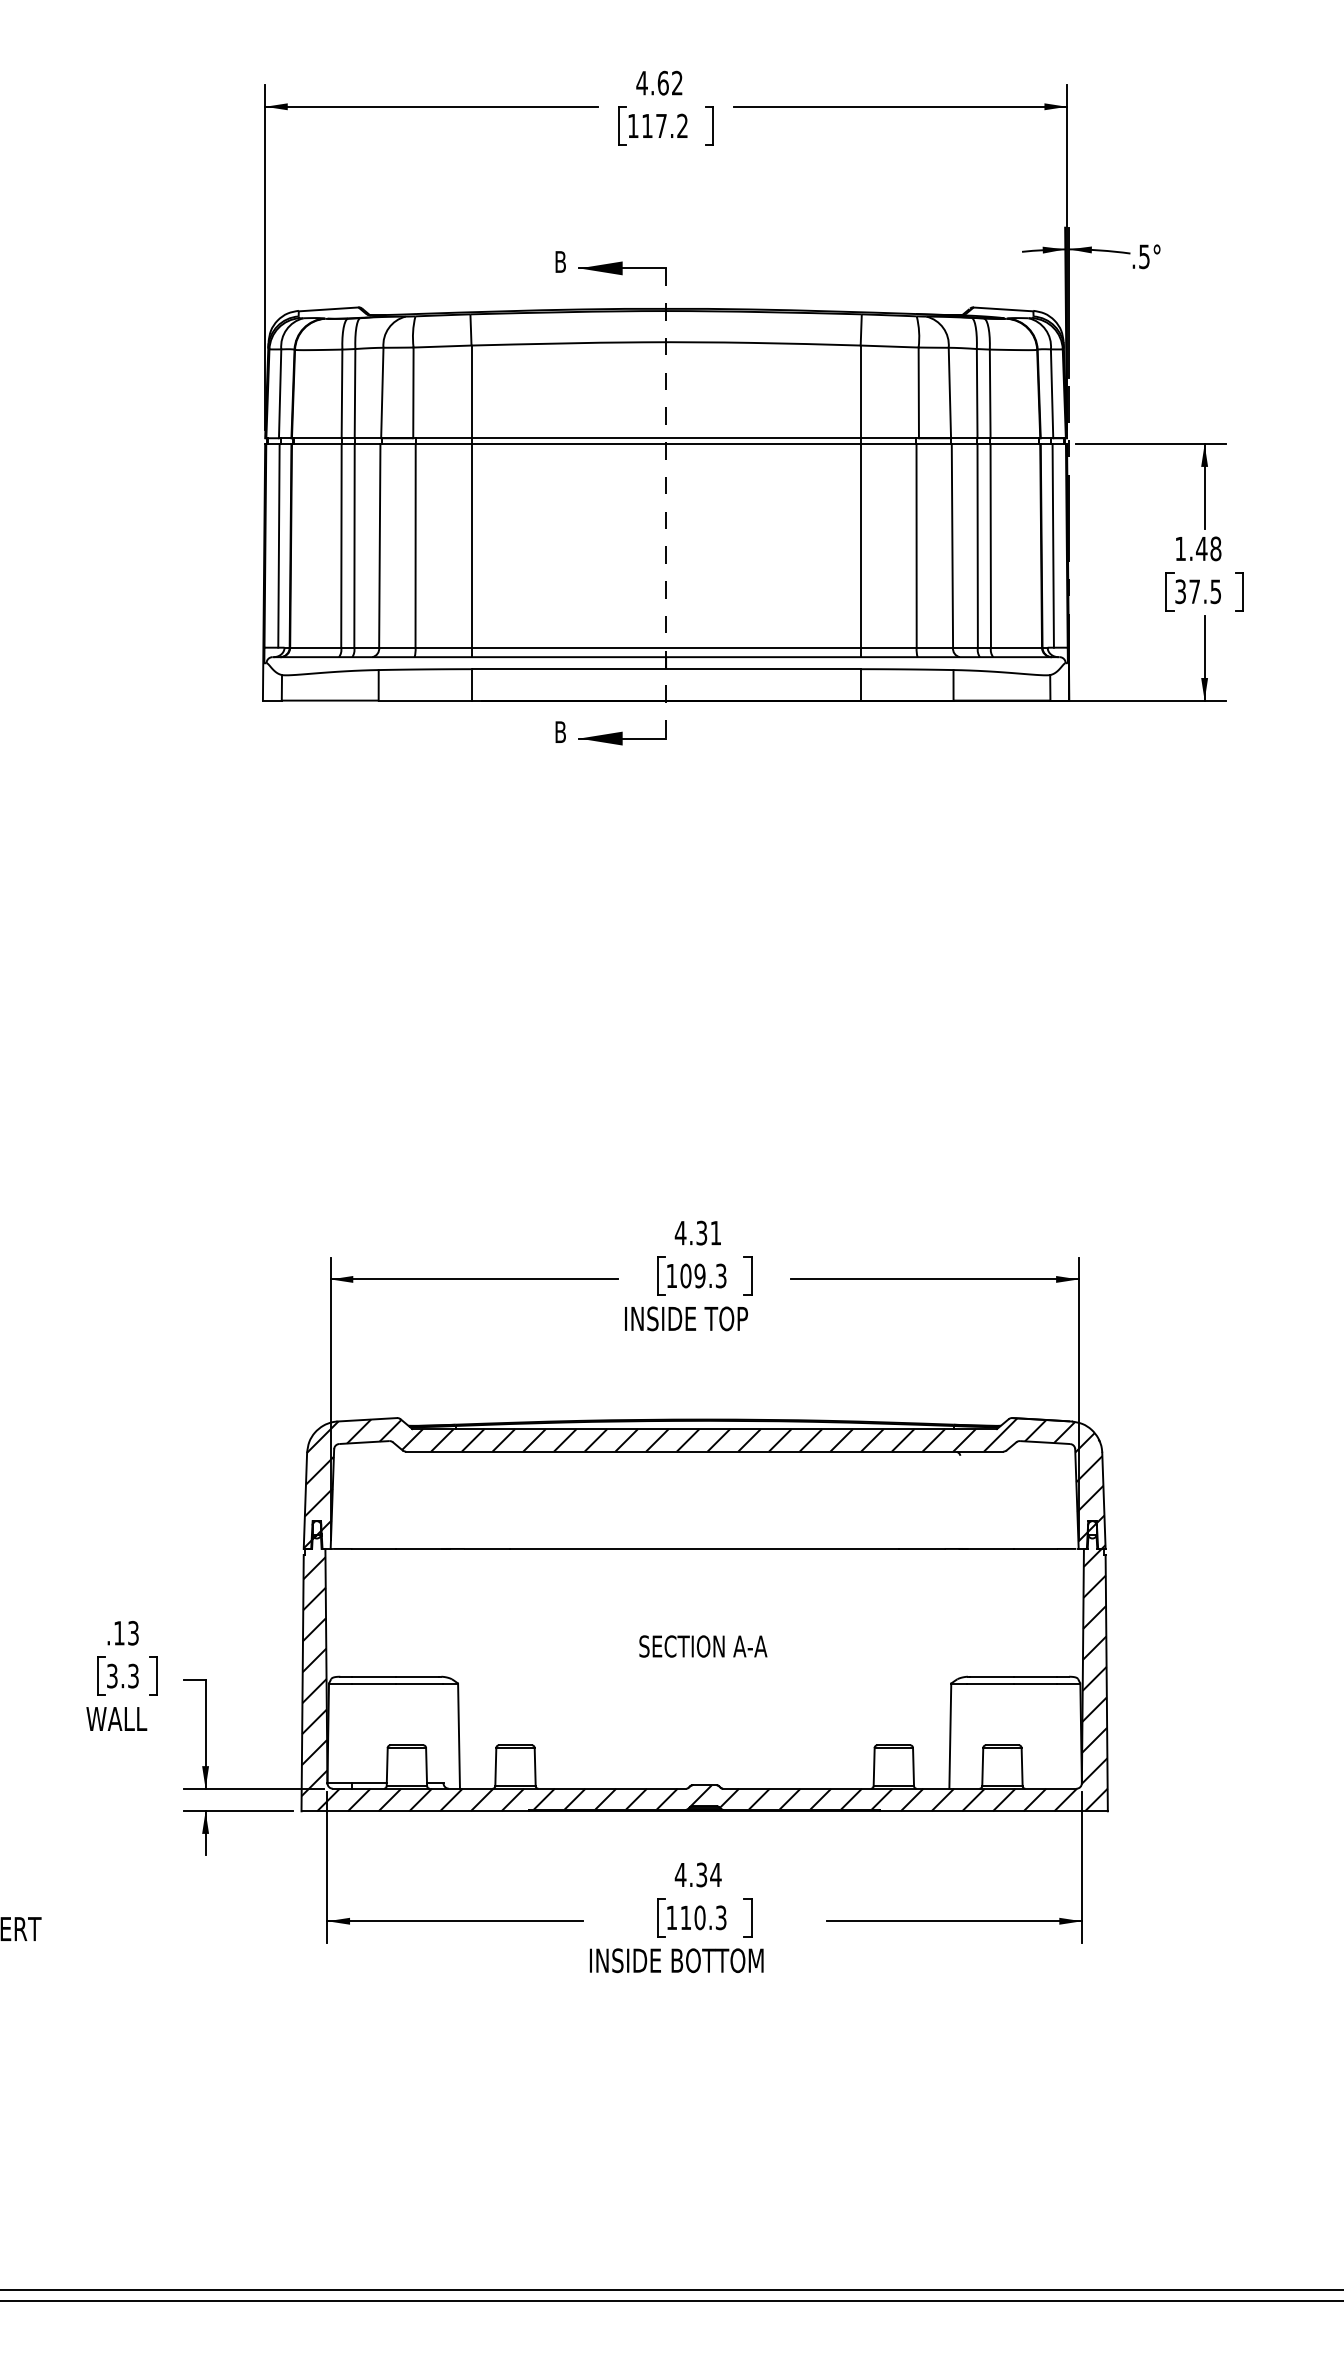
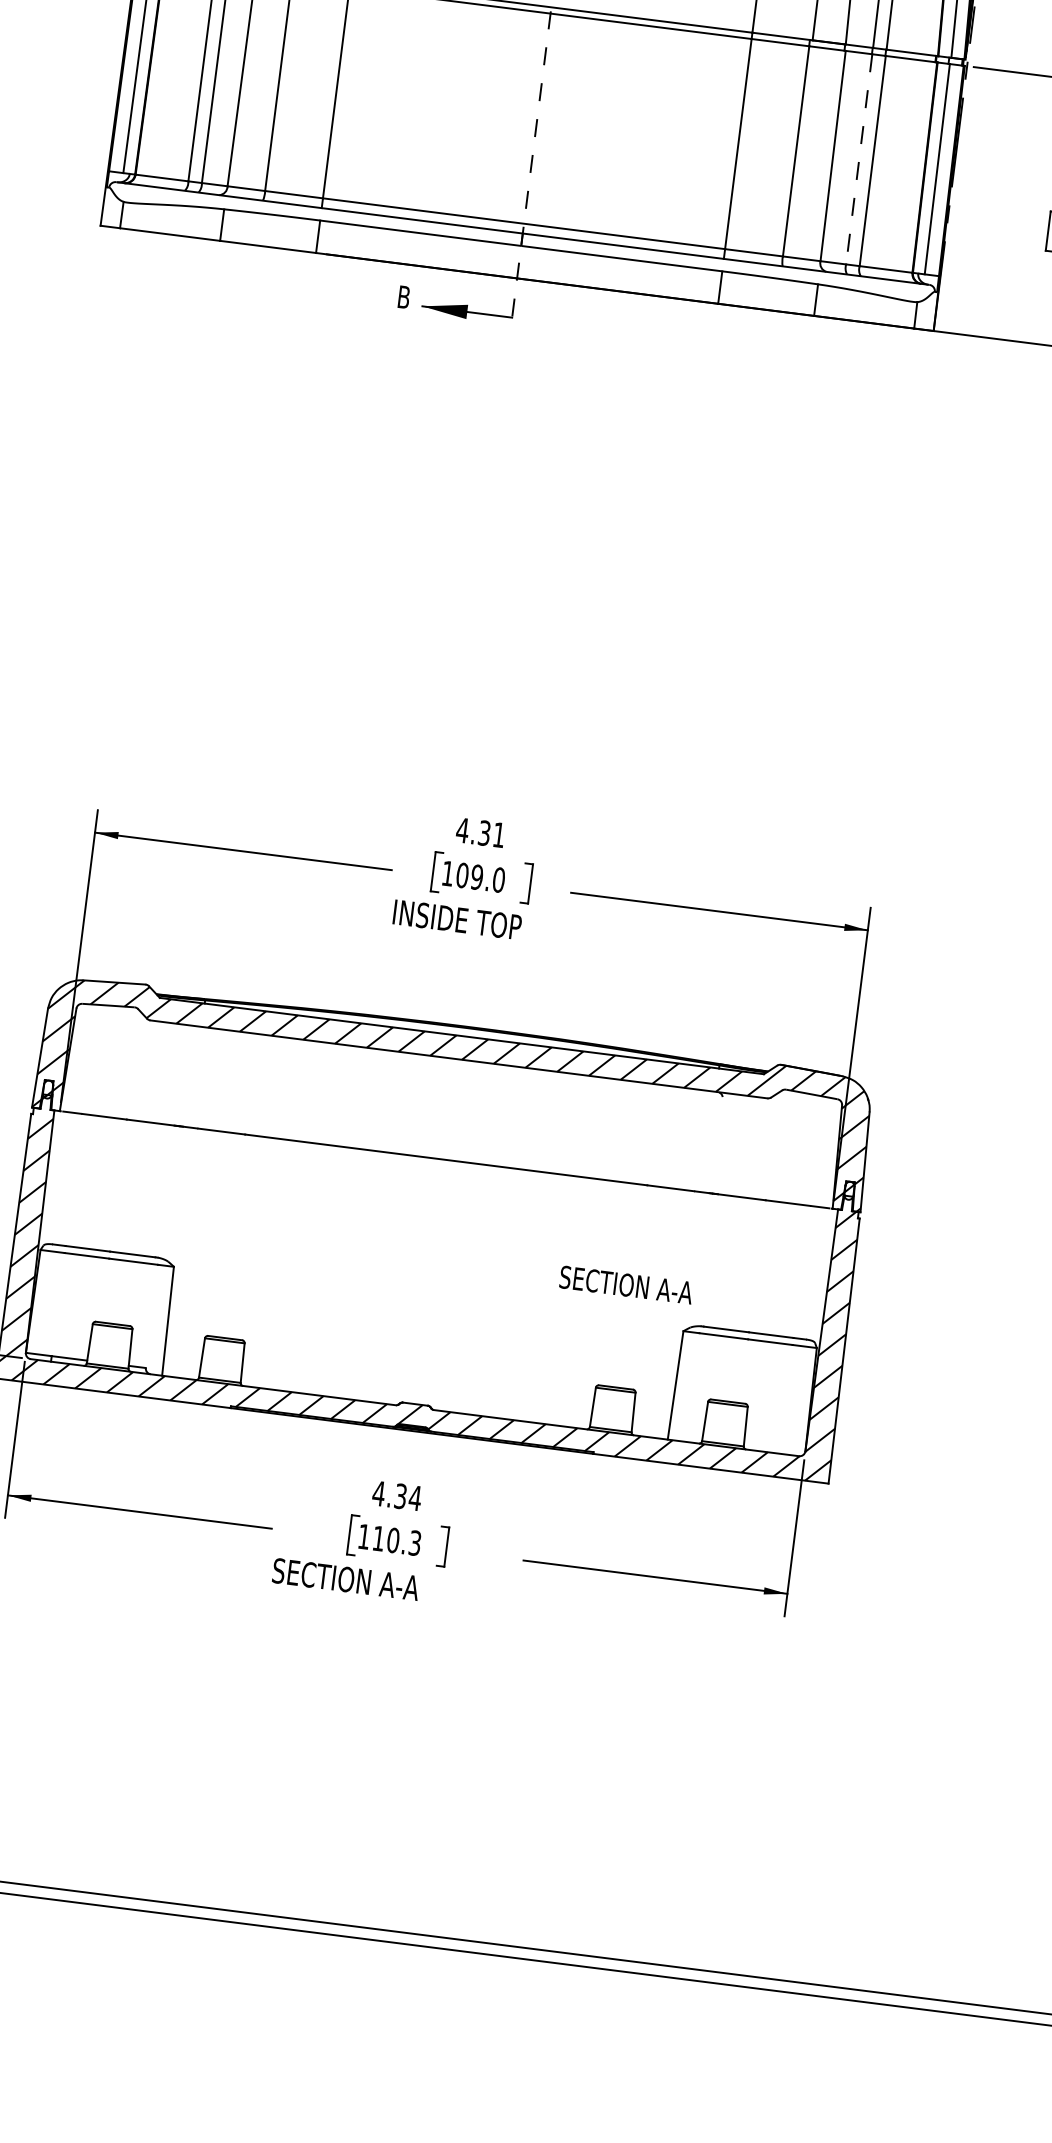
line: (977, 546) -> (858, 159), solid -> dashed
text: (720, 1275) -> (498, 879), 109.3 -> 109.0
text: (703, 1646) -> (626, 1285), moved
text: (676, 1960) -> (363, 1581), INSIDE BOTTOM -> SECTION A-A

